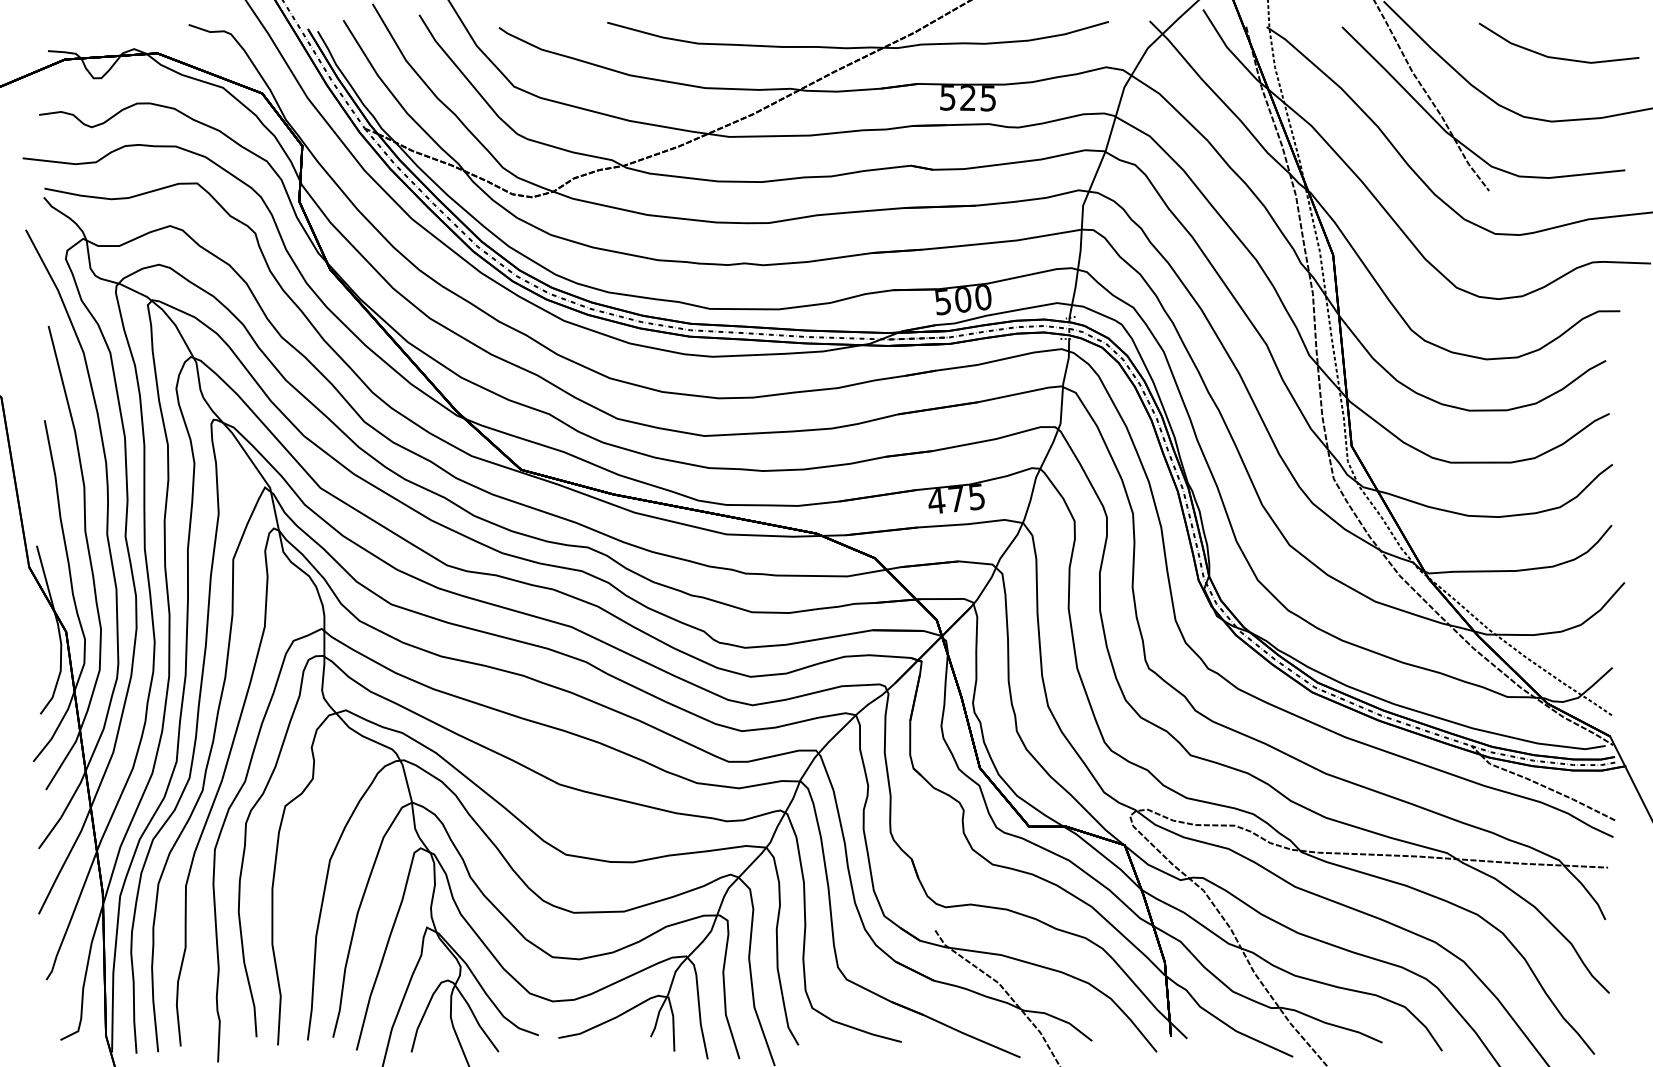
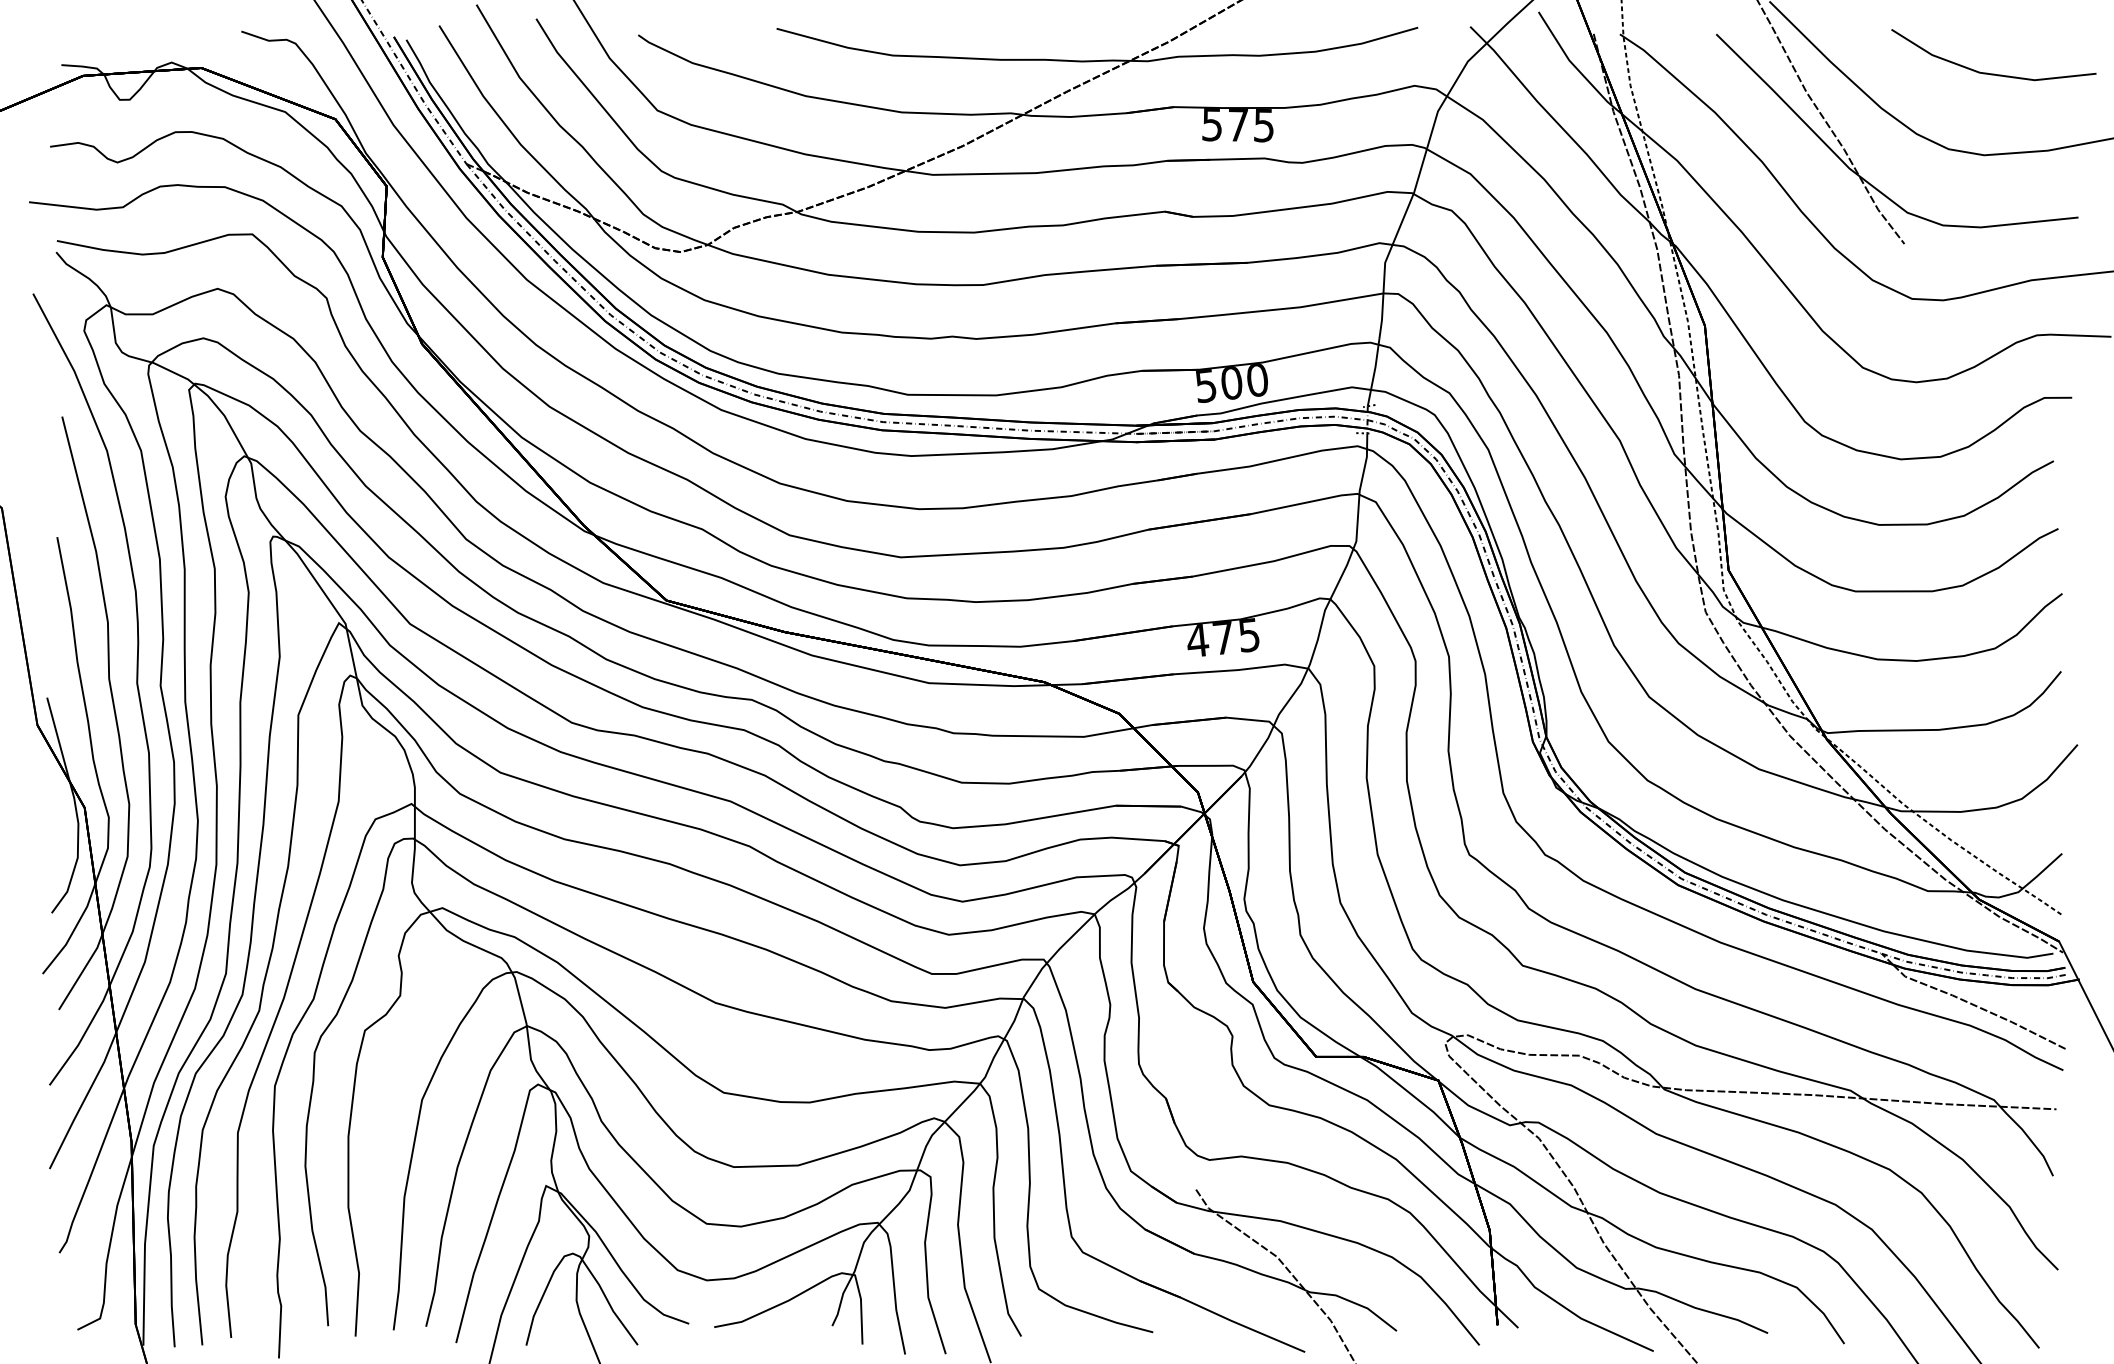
text: (967, 97) -> (1237, 124), 525 -> 575

